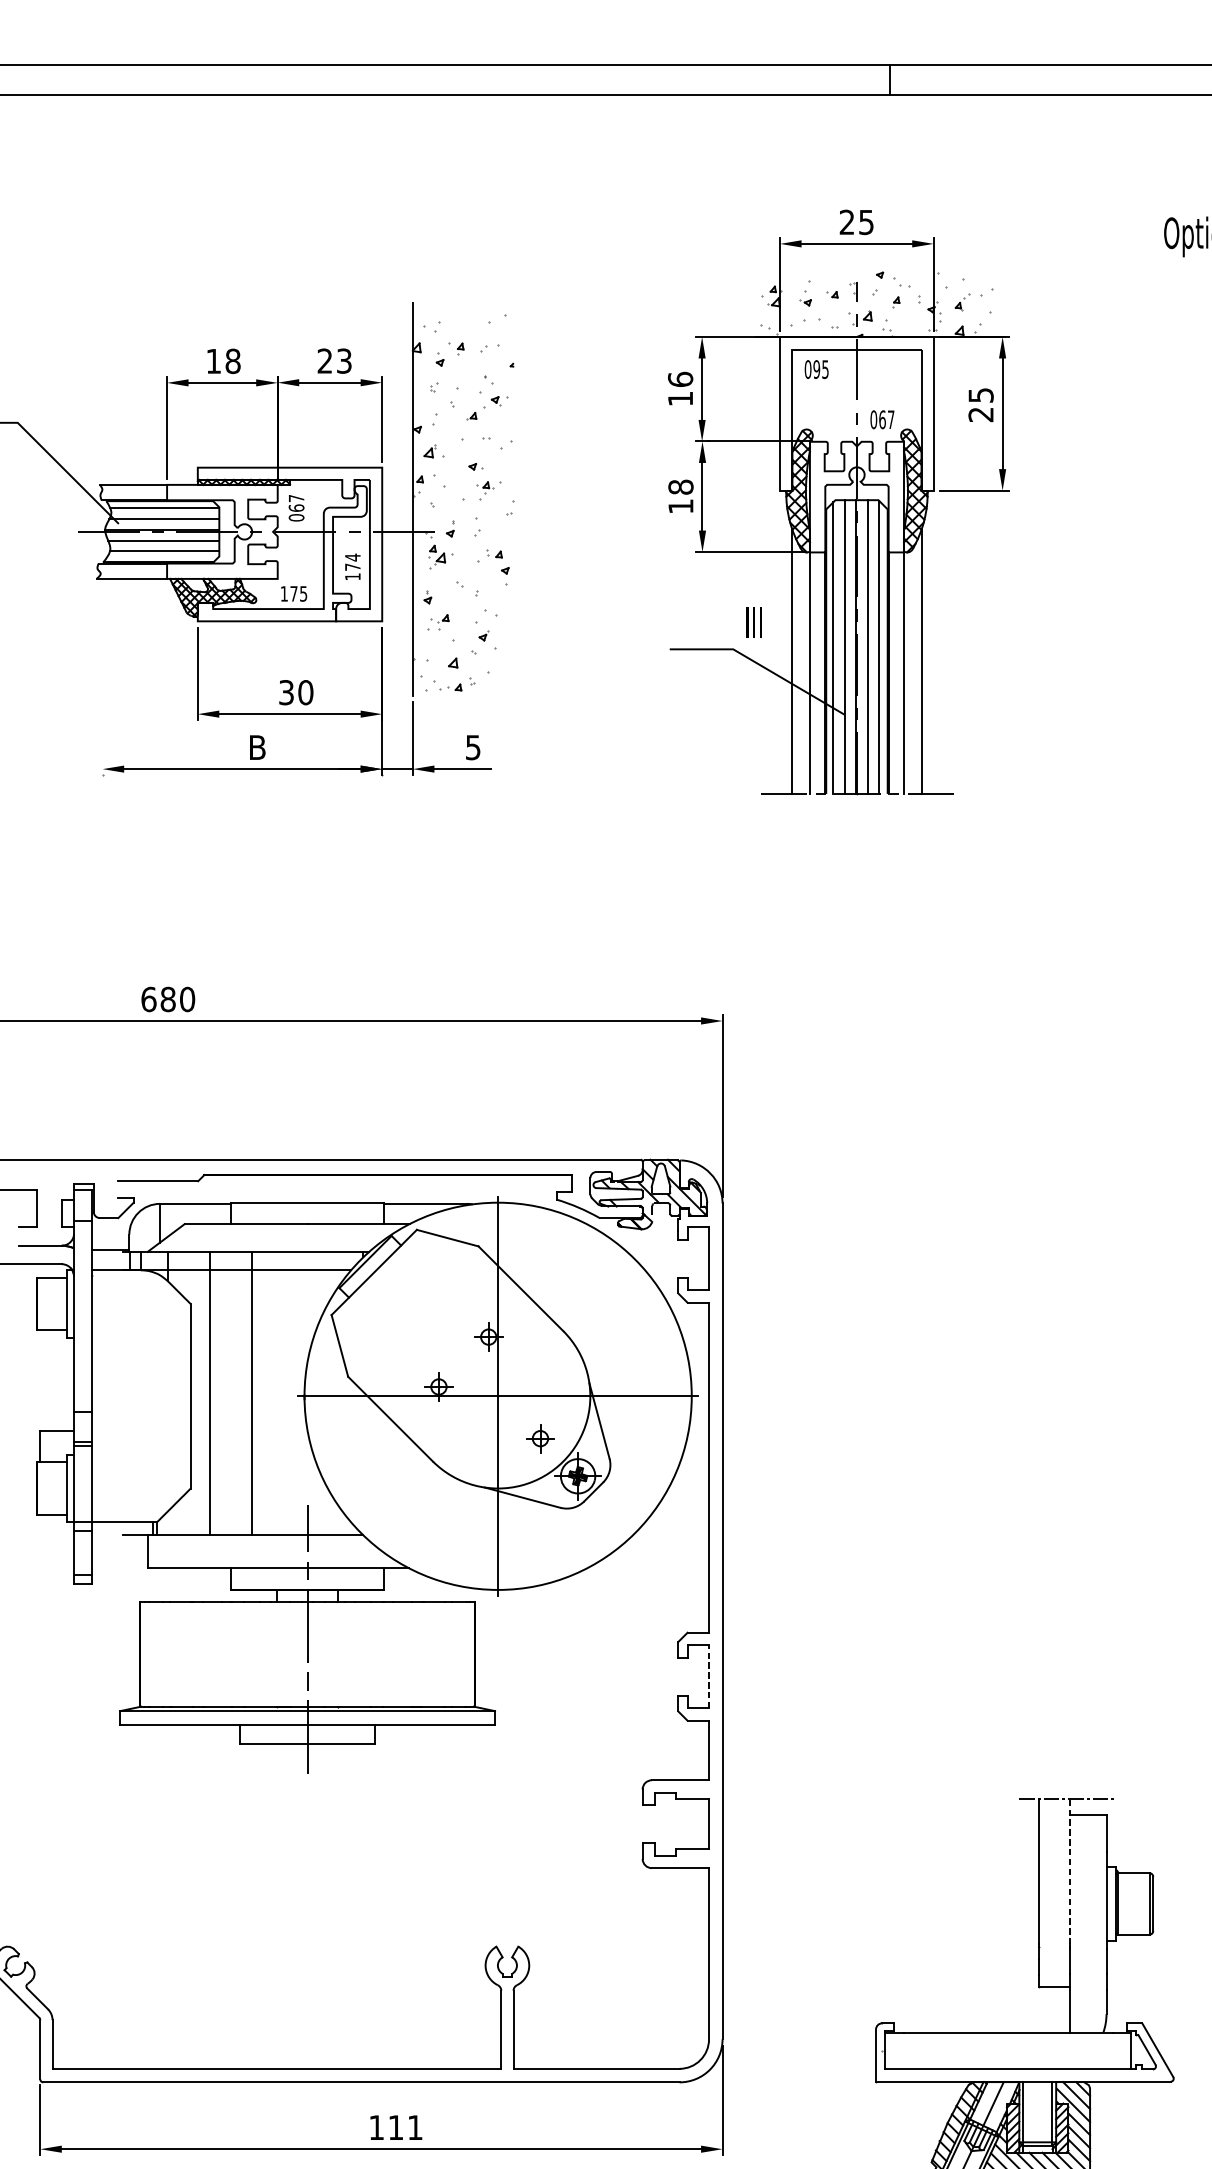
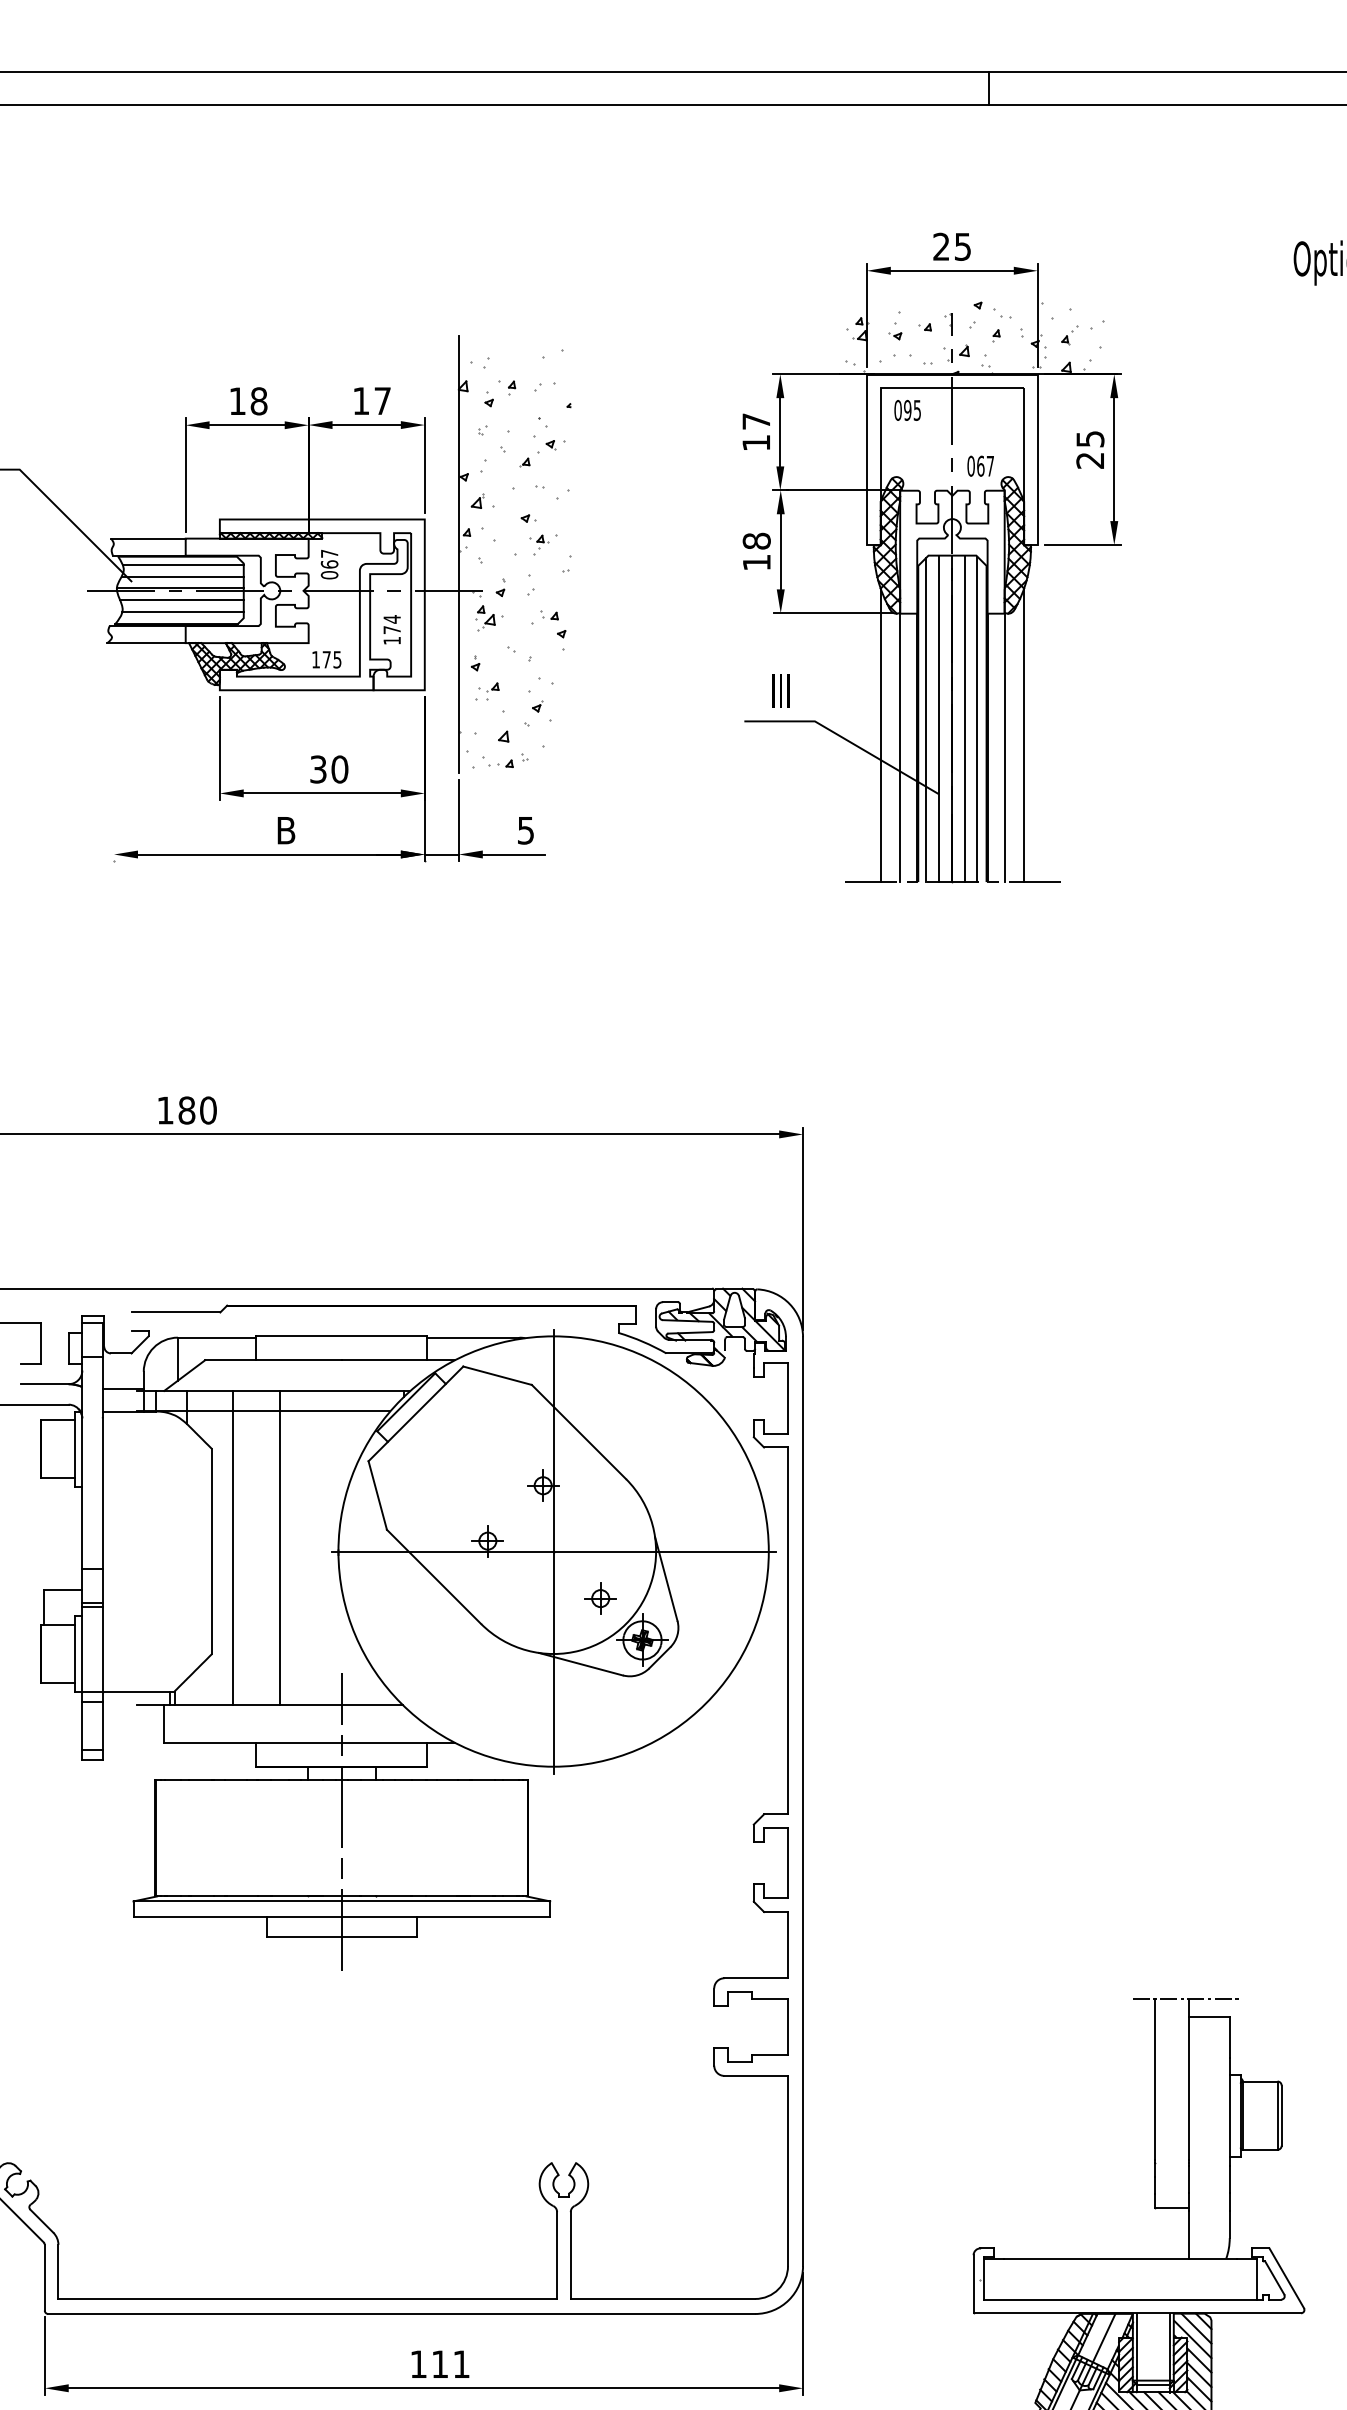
text: (334, 361) -> (371, 401), 23 -> 17
text: (680, 379) -> (756, 421), 16 -> 17
text: (753, 621) -> (780, 690), moved
text: (148, 999) -> (165, 1110), 680 -> 180
line: (709, 1676) -> (788, 1862), dashed -> solid
line: (1069, 1872) -> (1188, 2080), dashed -> solid

